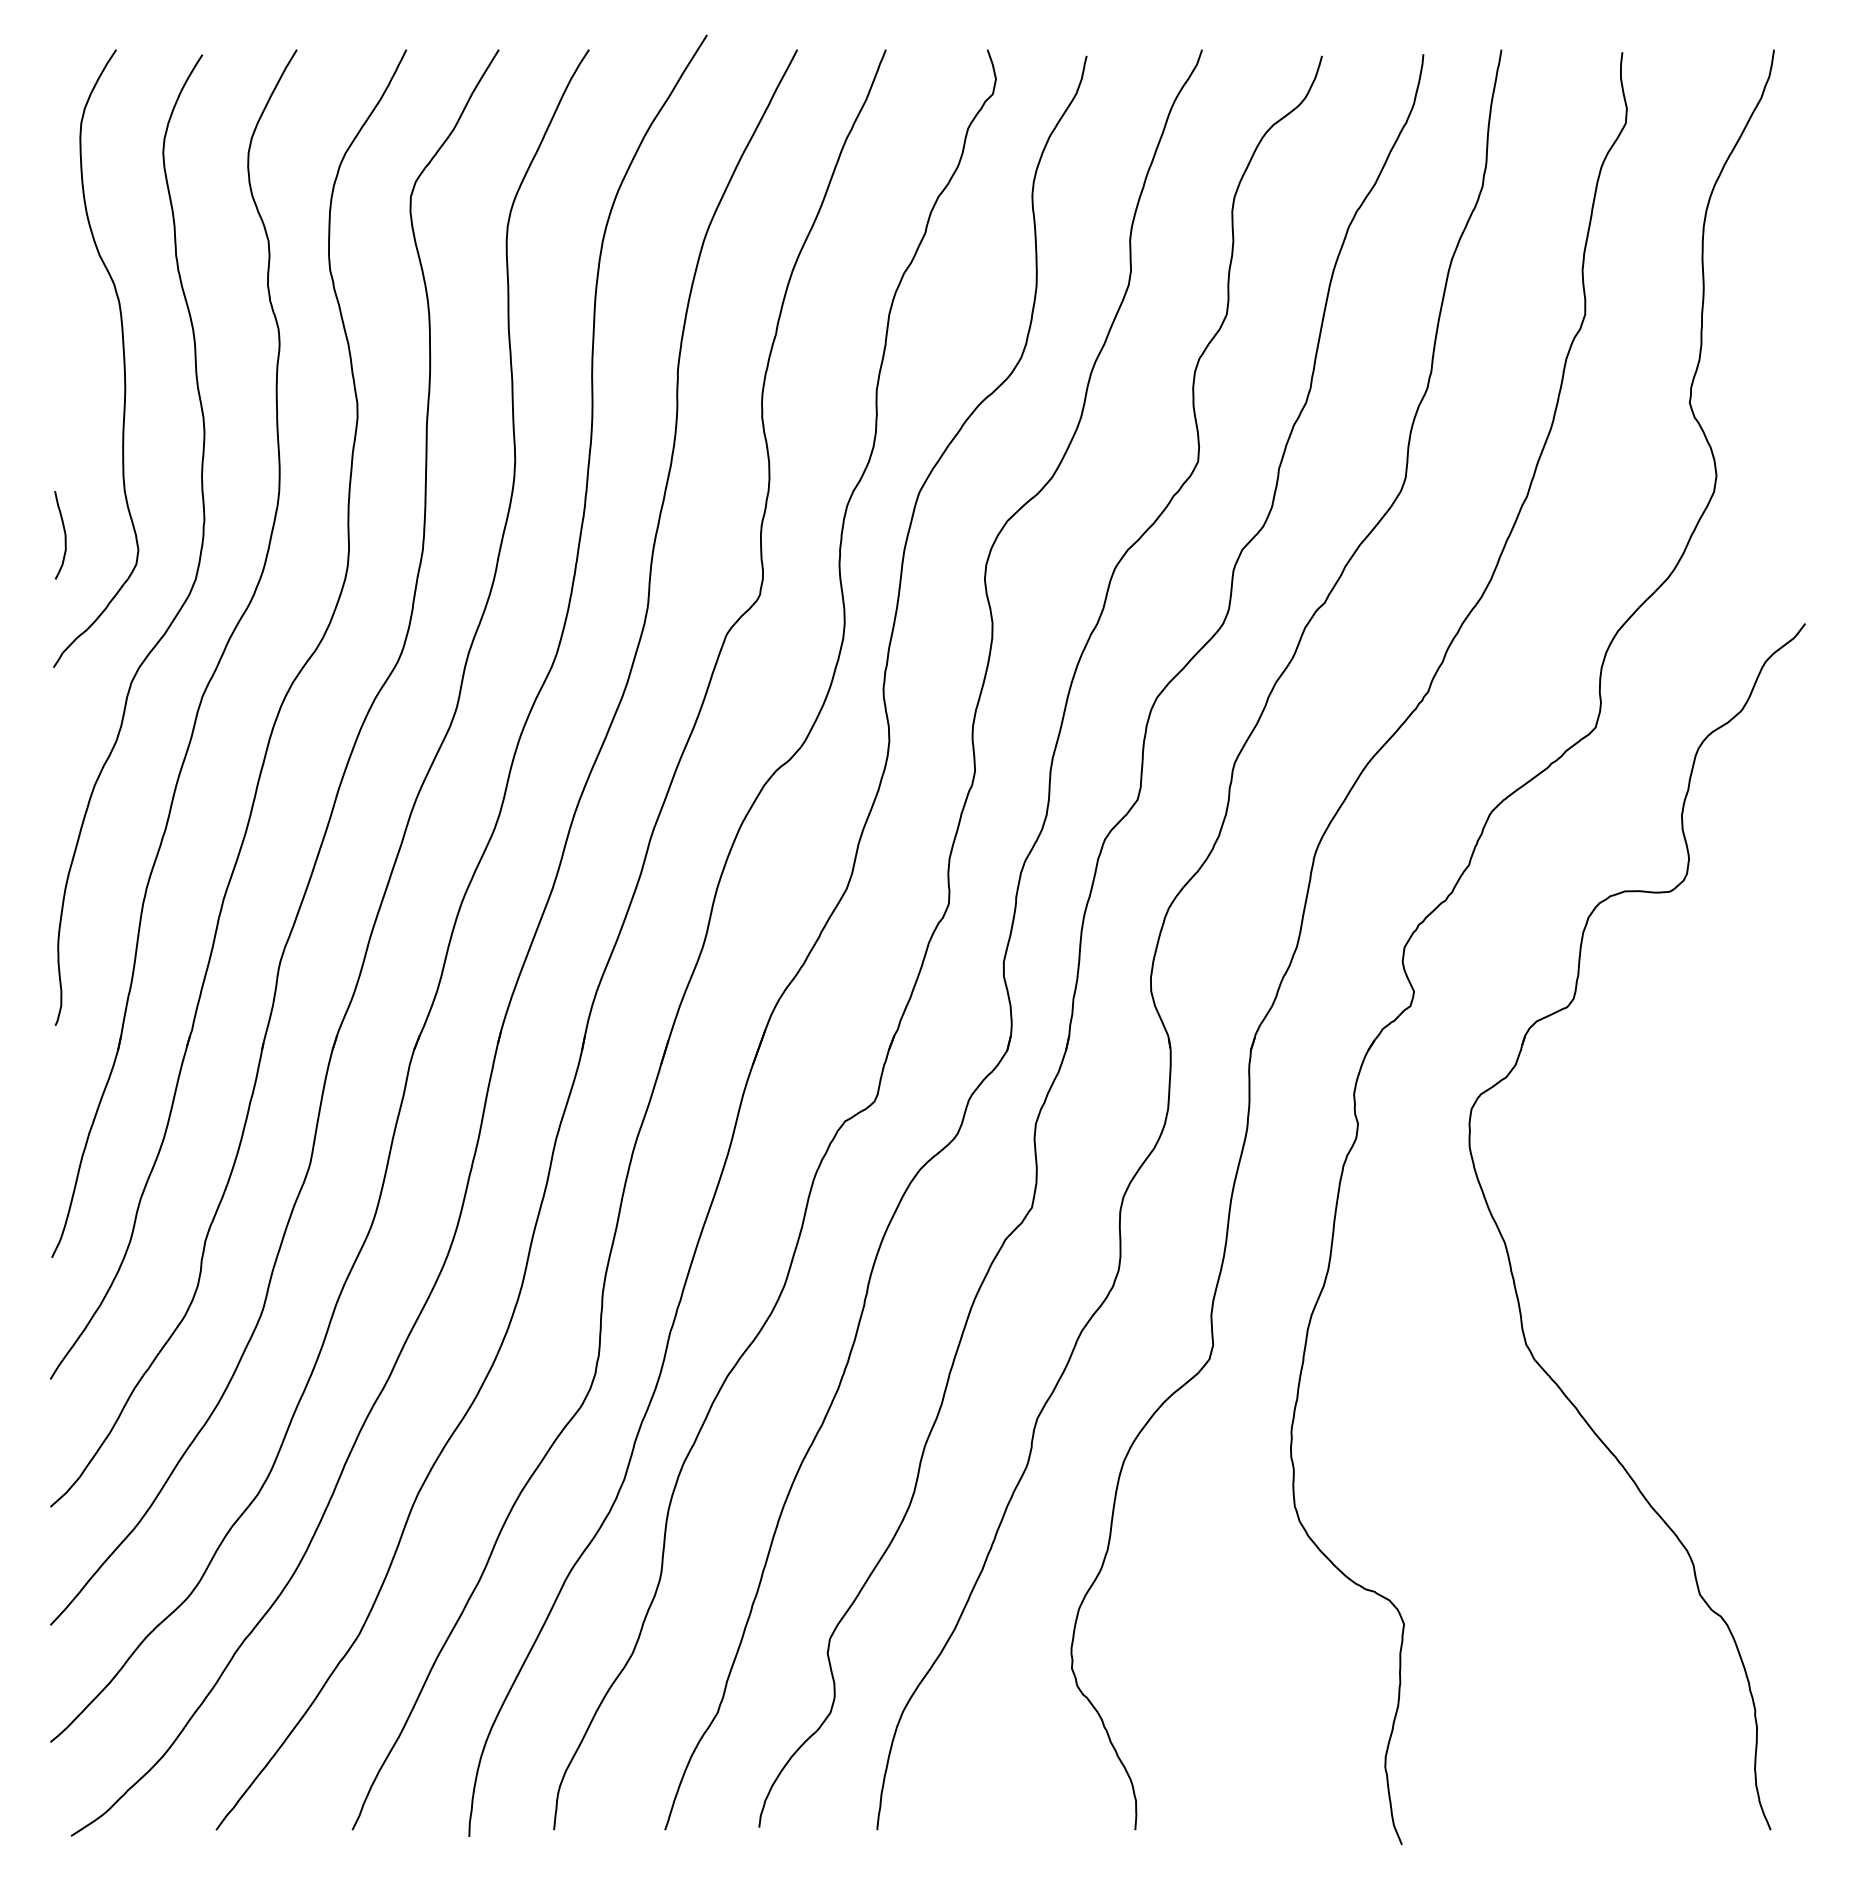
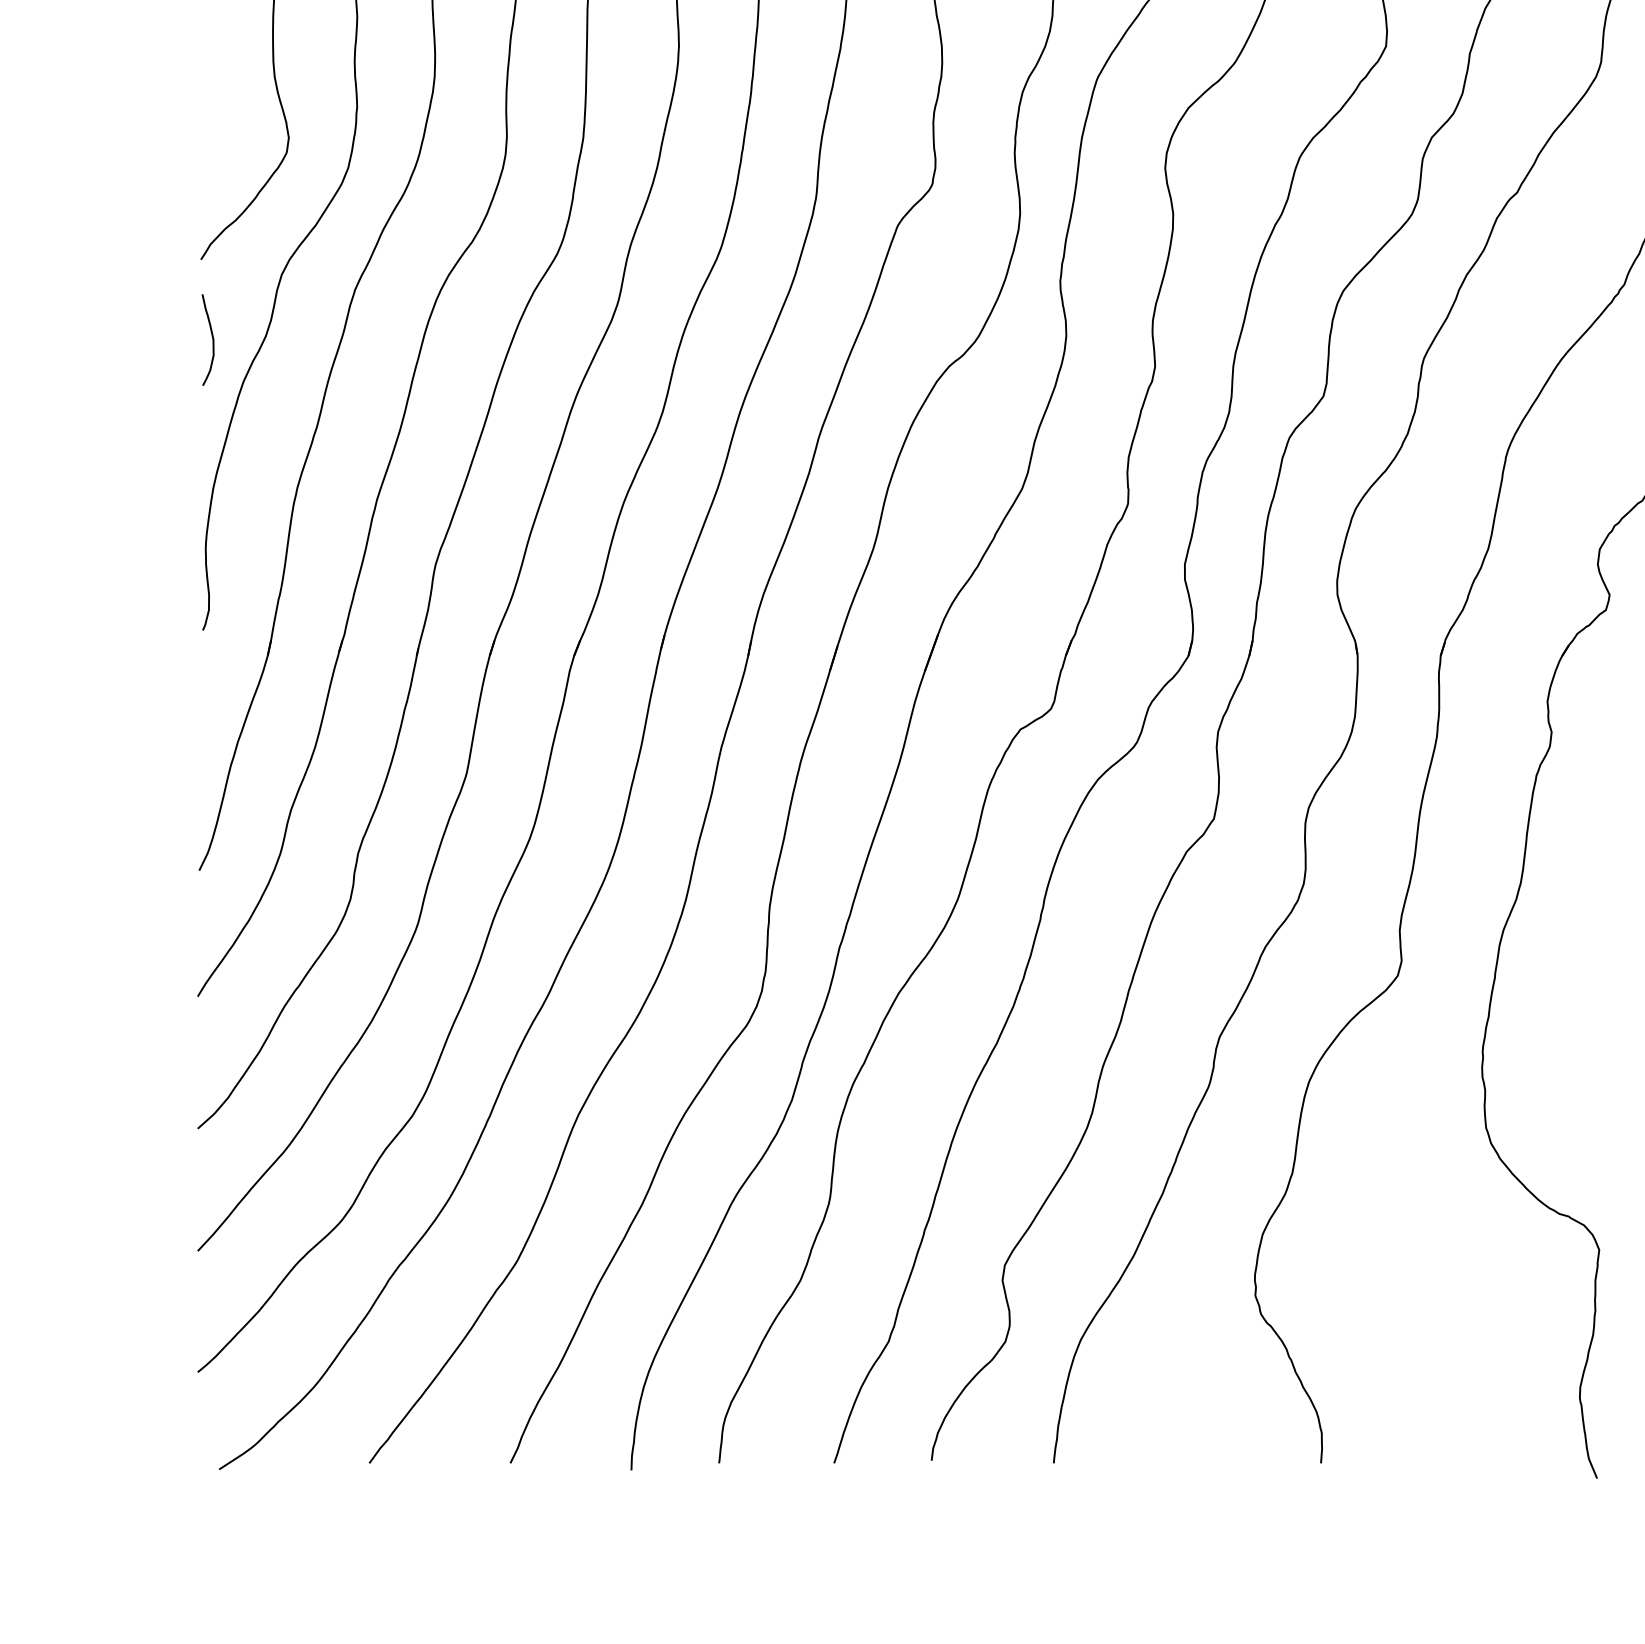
curve: (64, 535) -> (212, 340), moved

